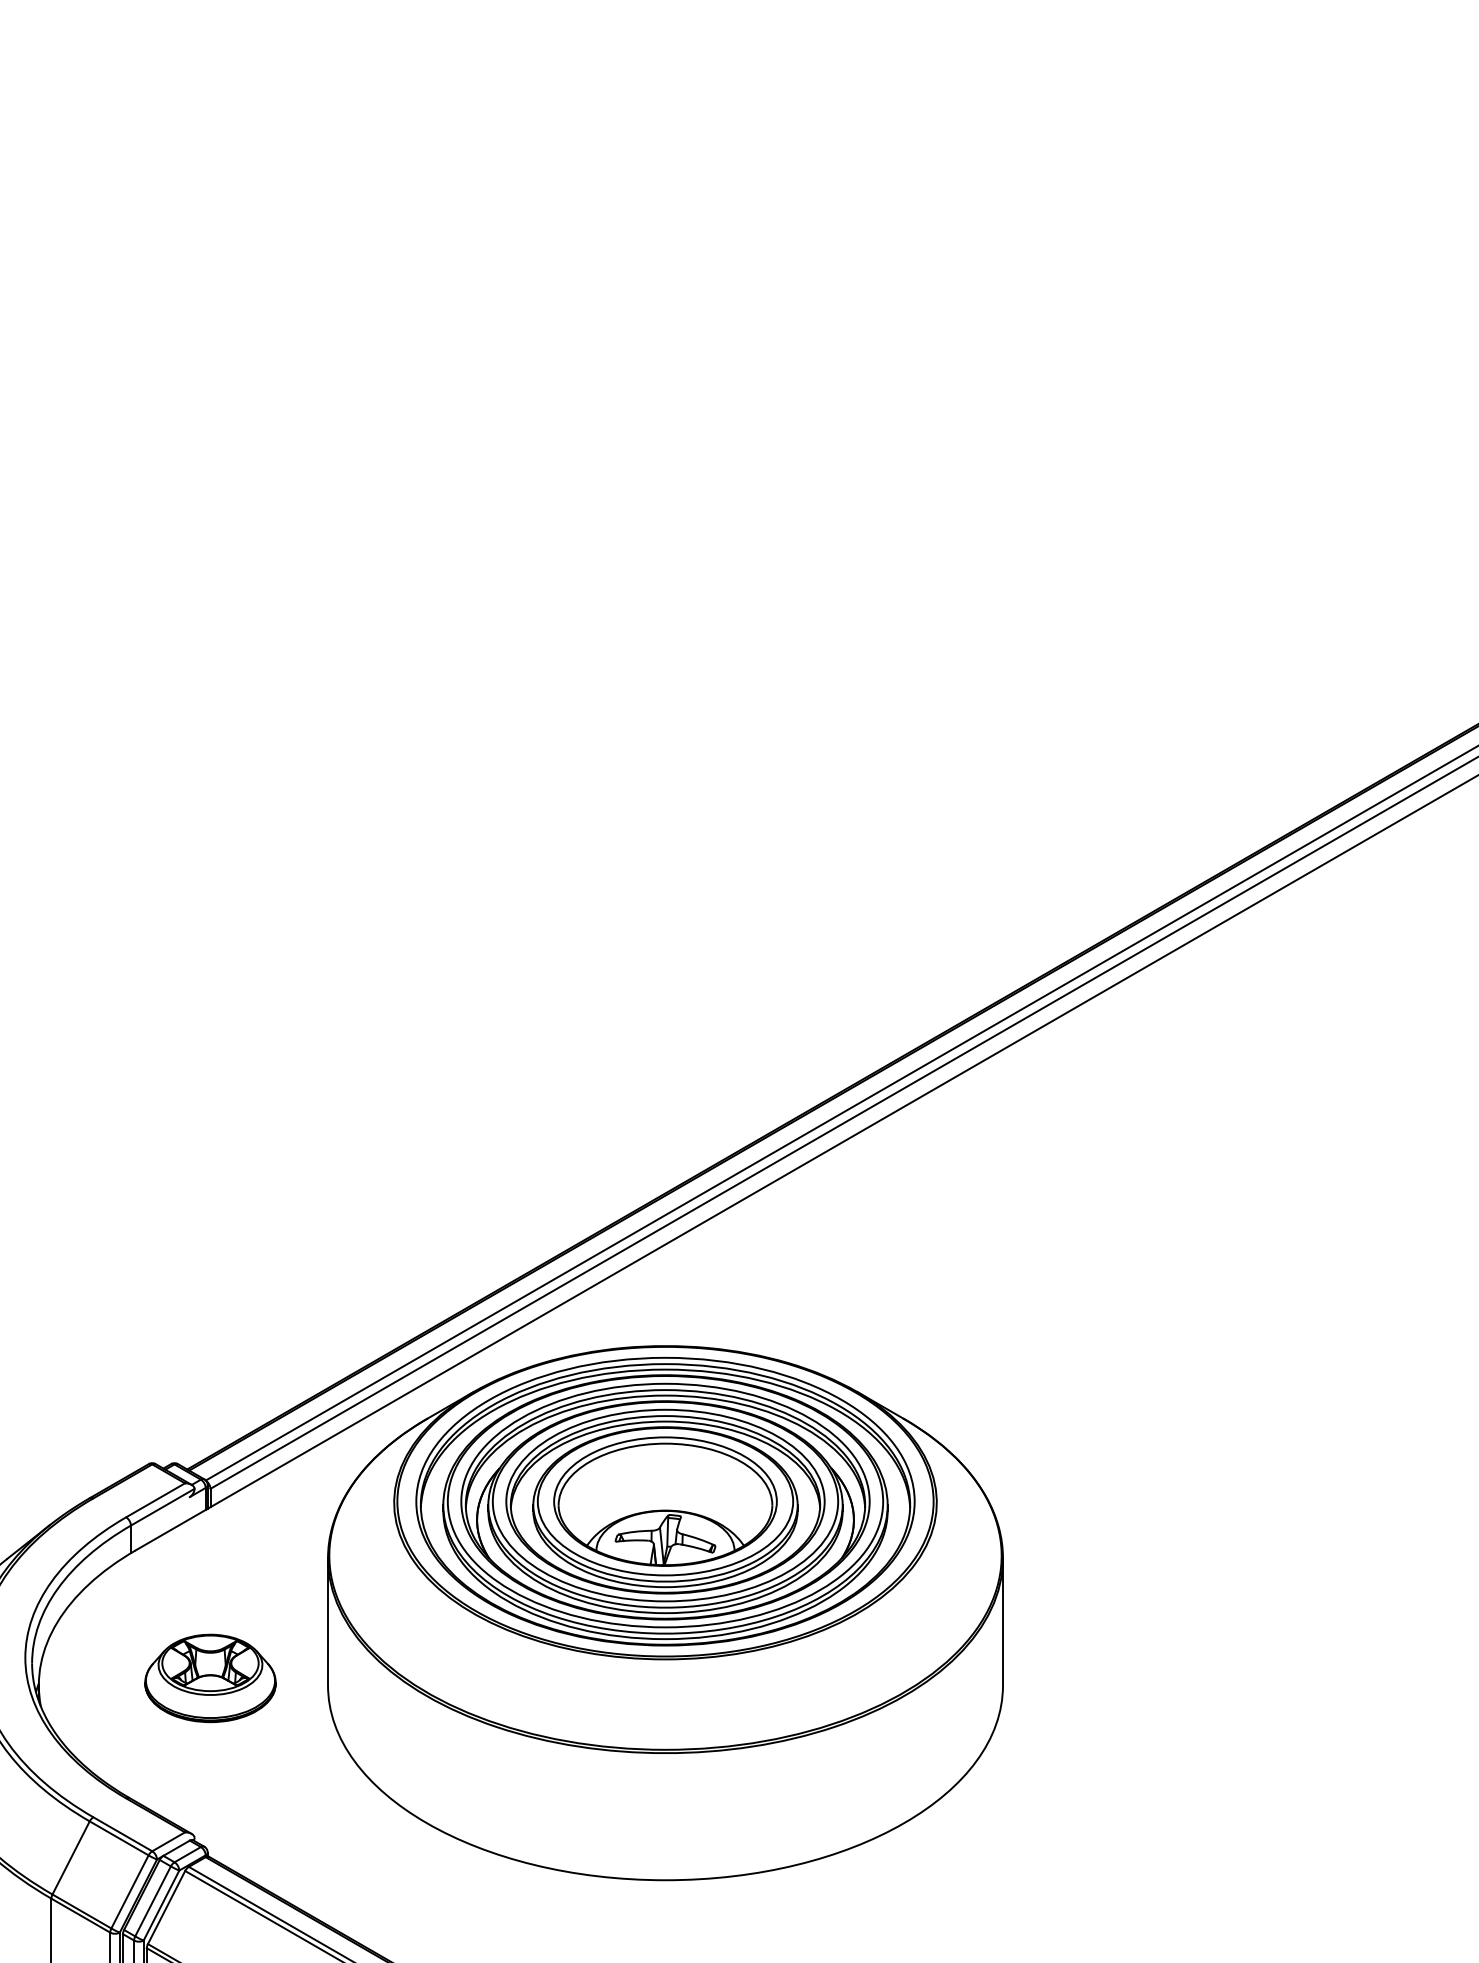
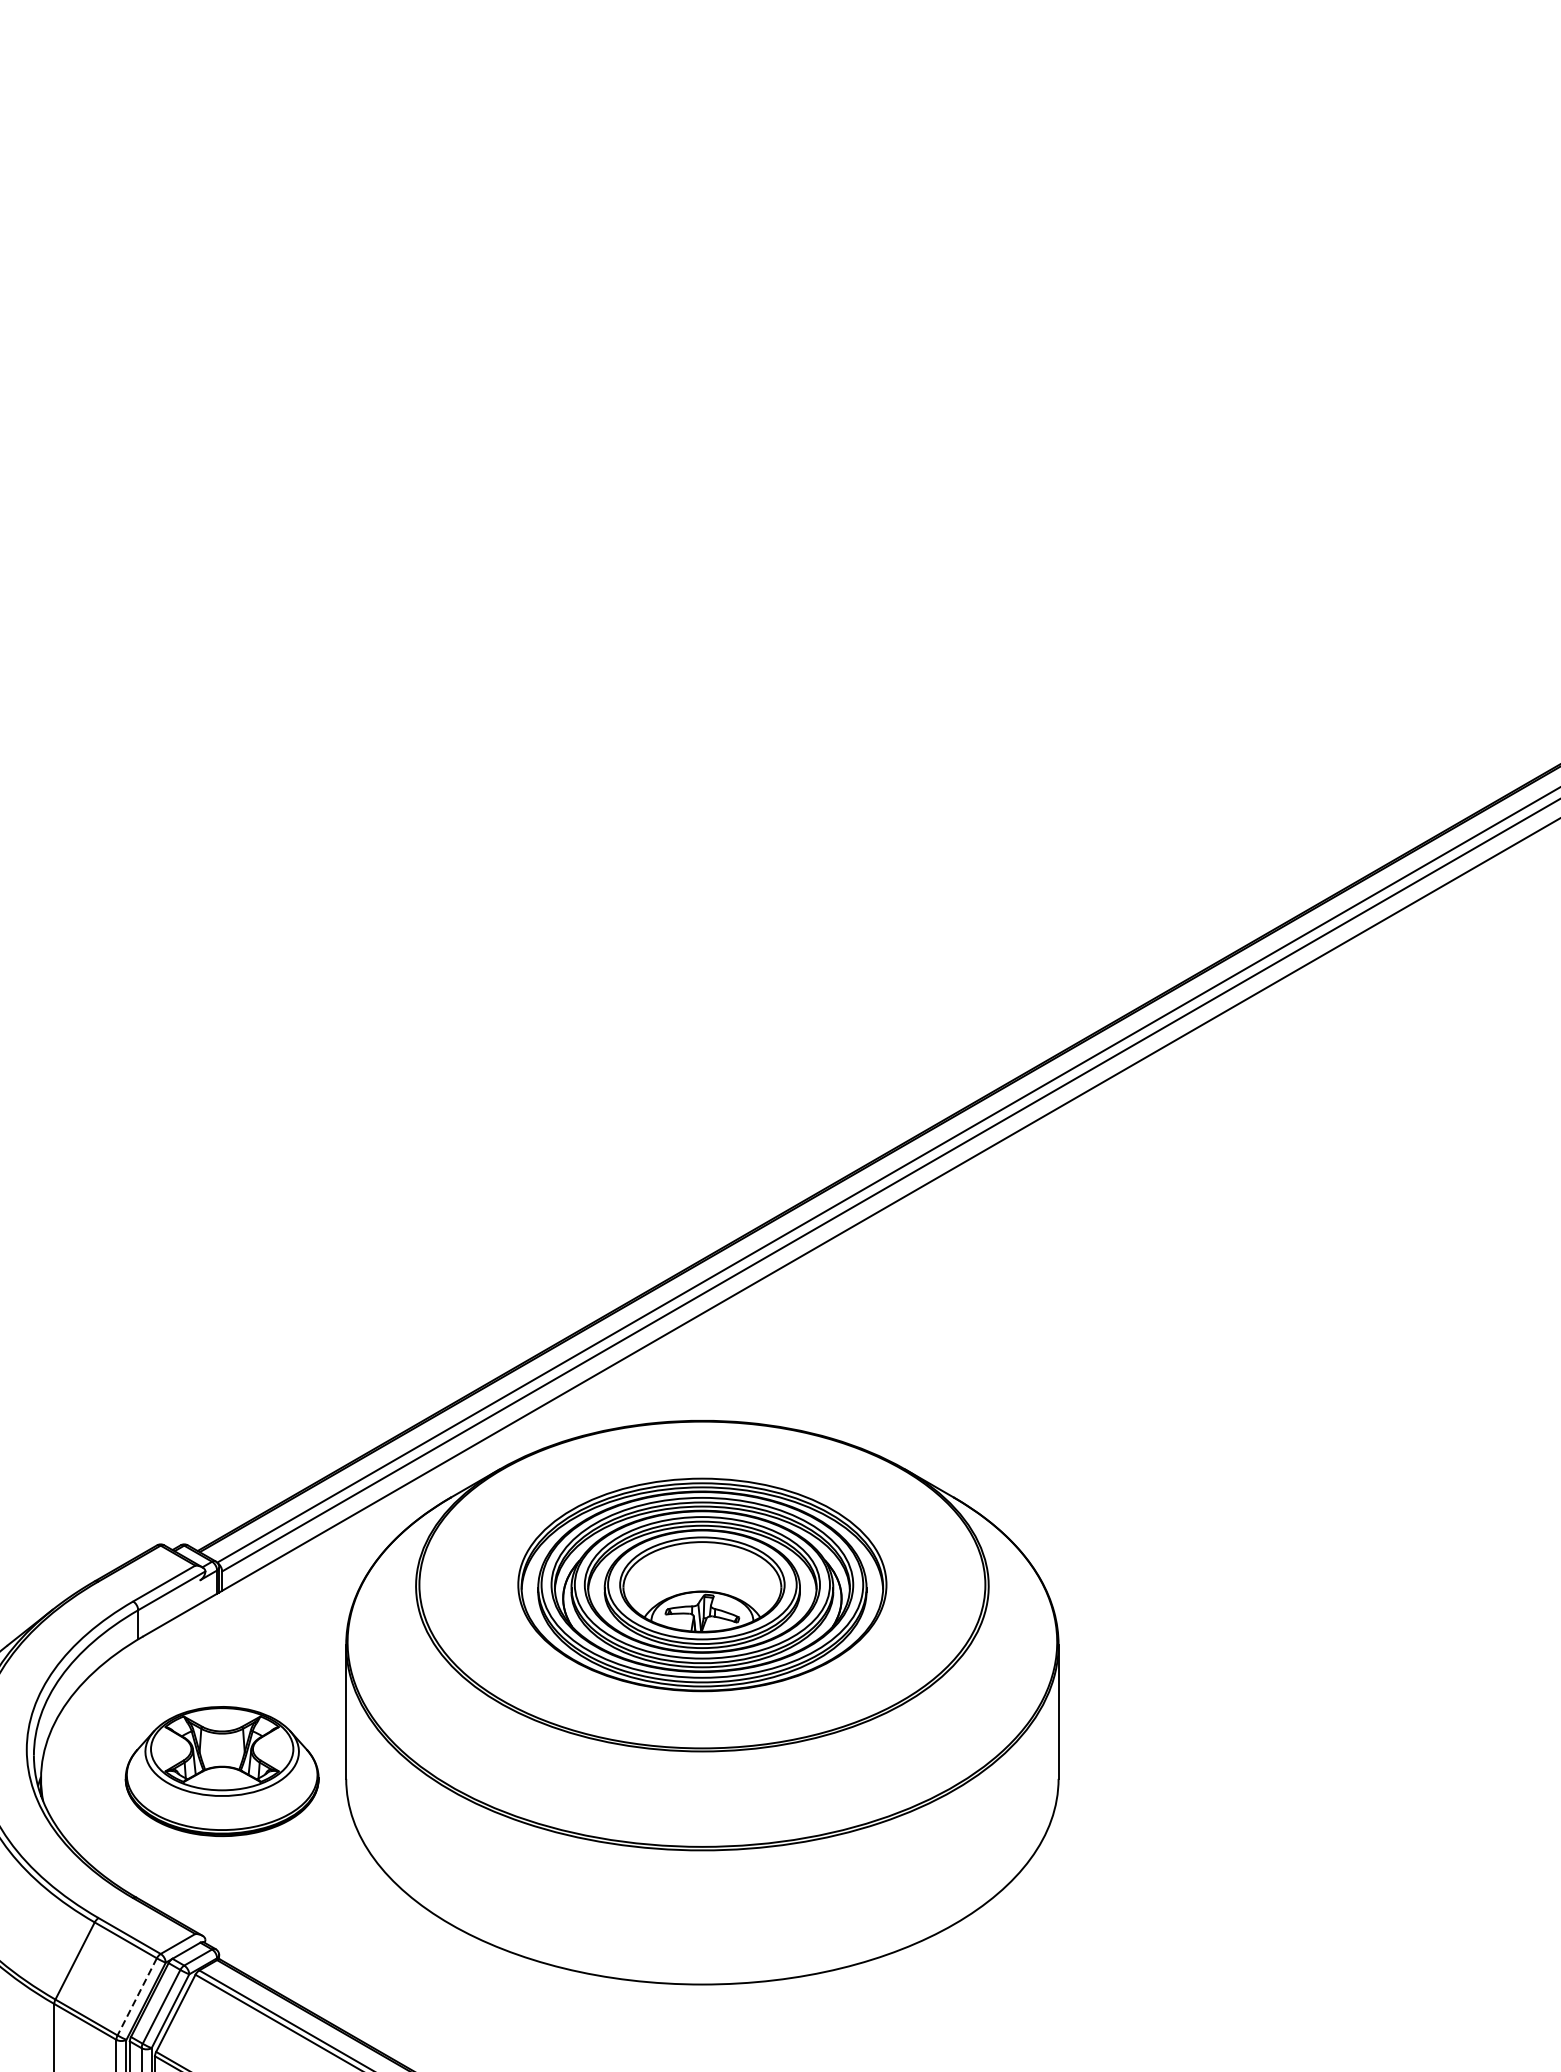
part: (665, 1501) -> (702, 1584), size x0.7
part: (210, 1678) -> (222, 1771), size x1.4
line: (129, 1892) -> (136, 1997), solid -> dashed

